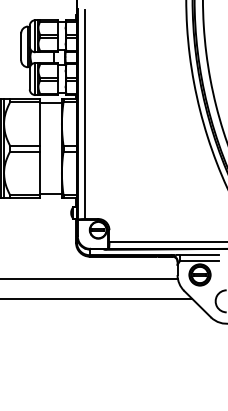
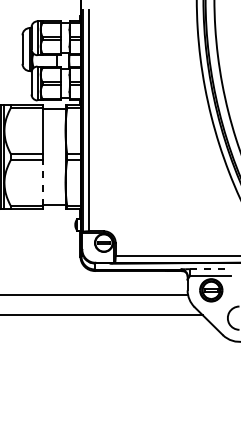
line: (40, 173) -> (42, 183), solid -> dashed
line: (199, 255) -> (210, 269), solid -> dashed

